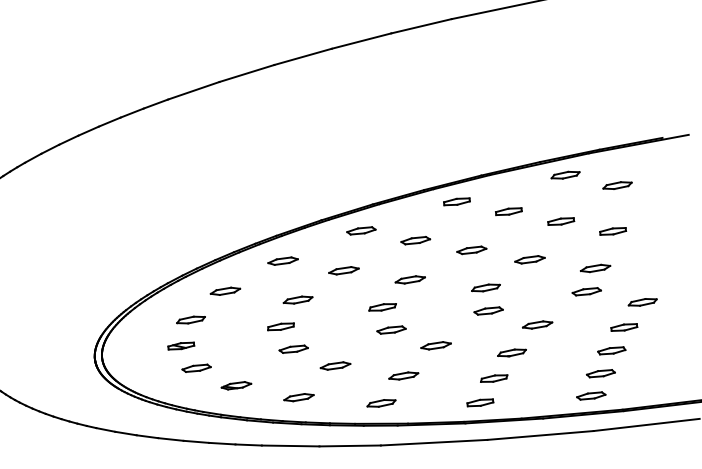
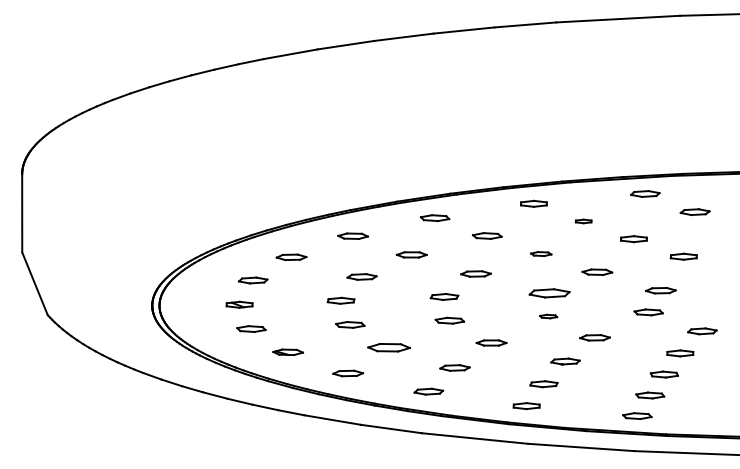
part: (508, 211) -> (583, 221), size x0.6
part: (470, 249) -> (540, 253), size x0.7
part: (485, 288) -> (549, 293), size x1.4
part: (488, 310) -> (548, 316), size x0.6
part: (334, 365) -> (388, 347), size x1.4

